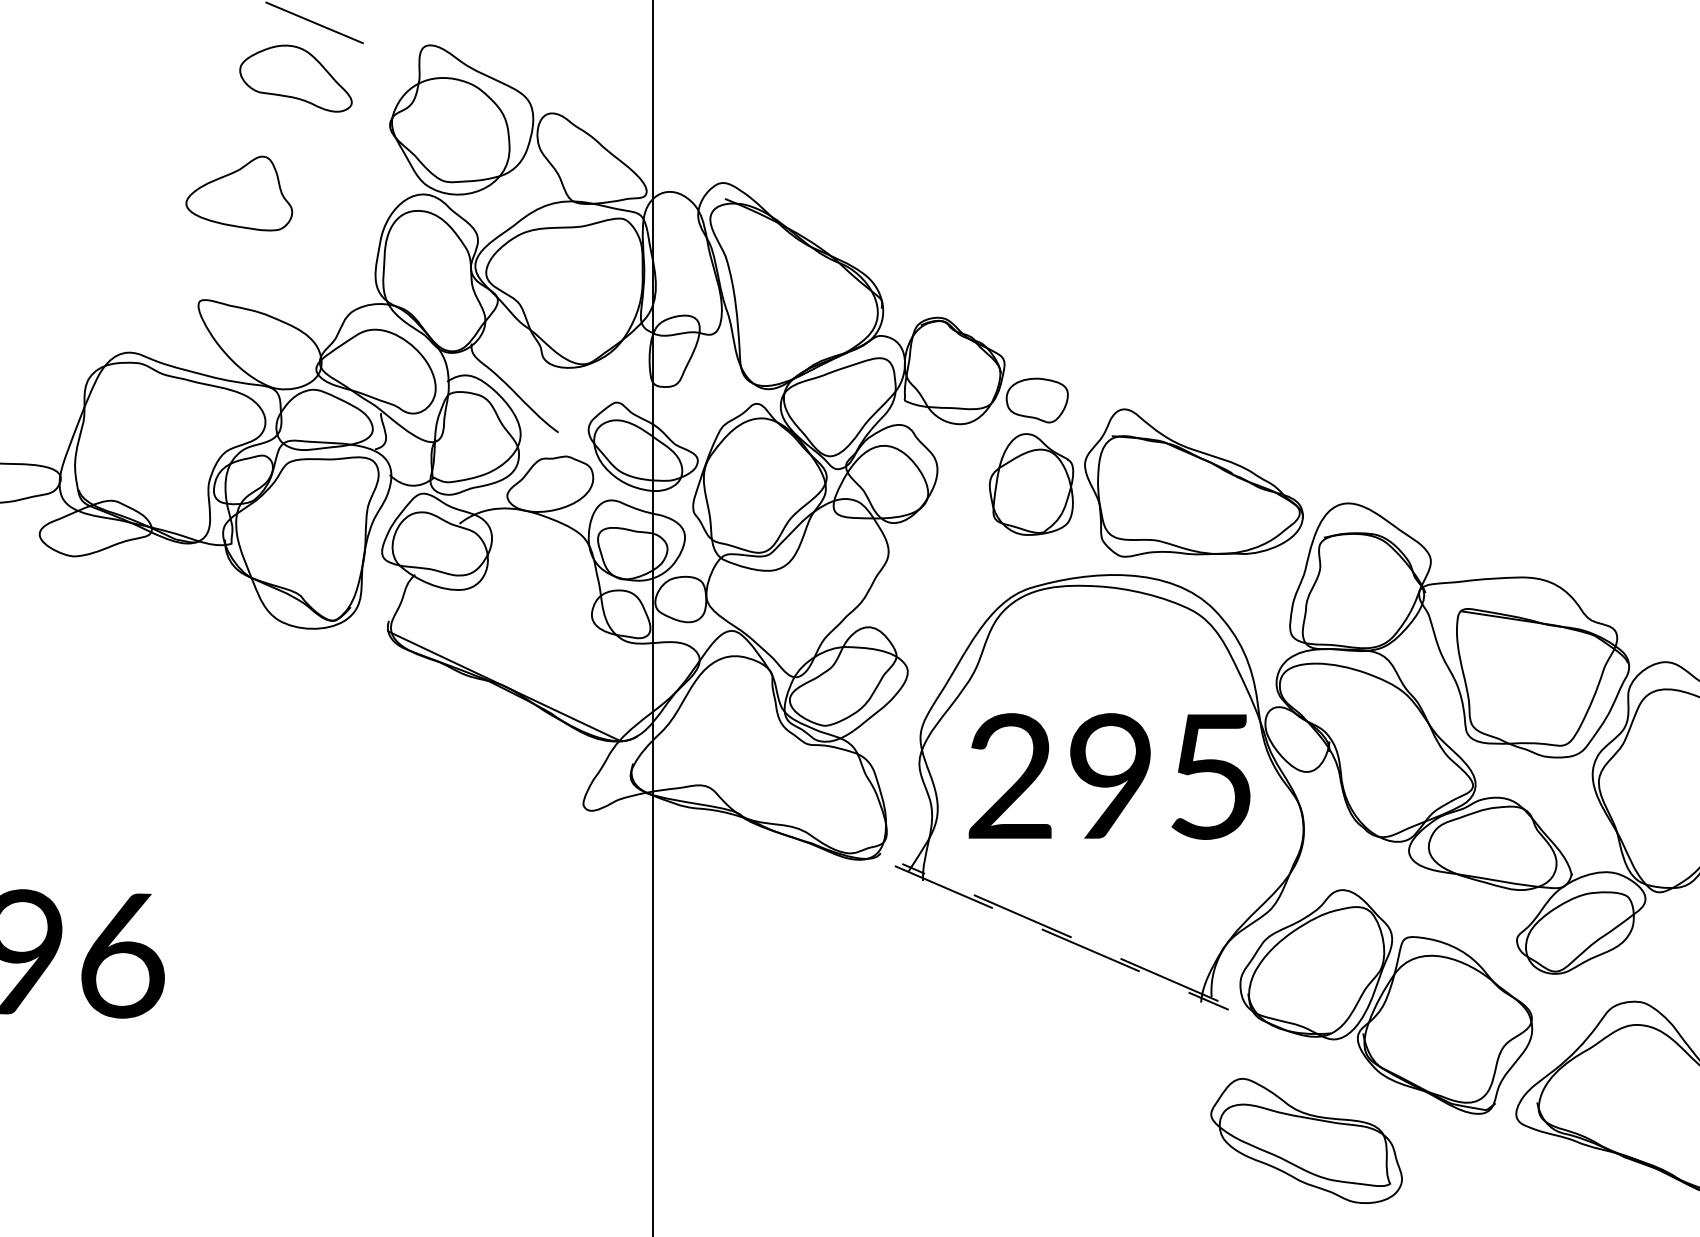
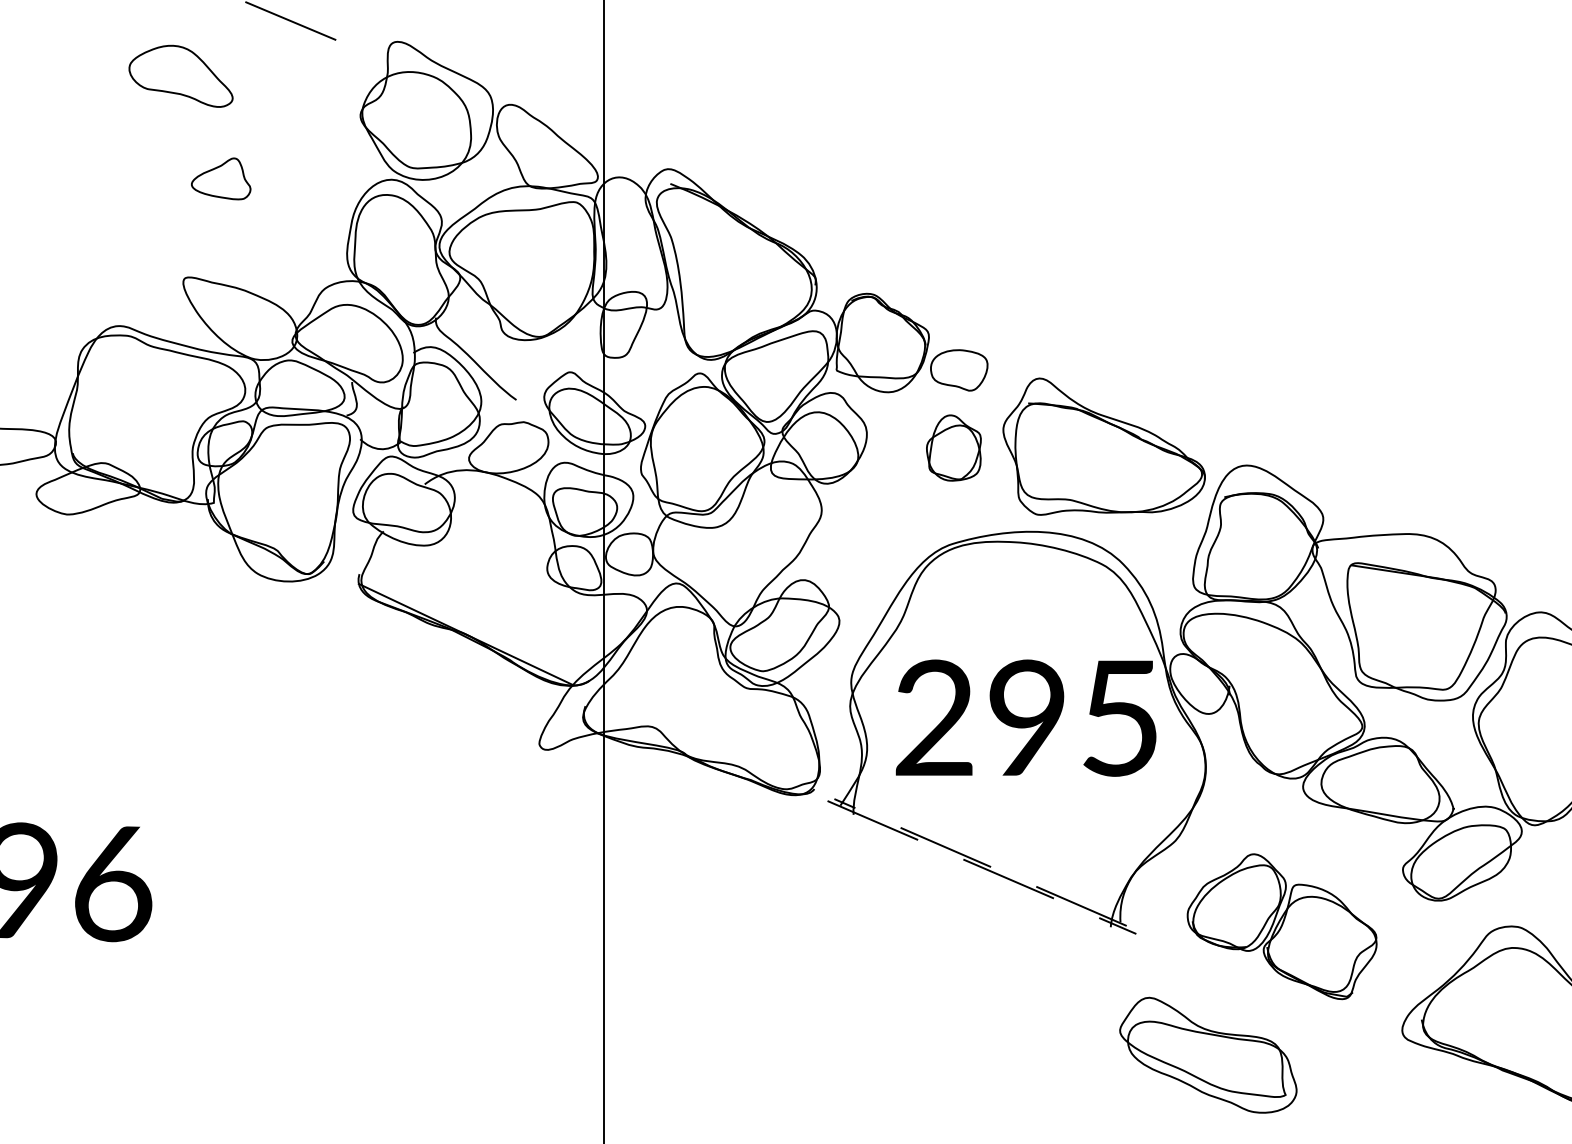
part: (295, 78) -> (180, 76), moved
part: (239, 193) -> (221, 178), size x0.6
part: (1031, 484) -> (953, 448), size x0.7
part: (1386, 1001) -> (1282, 926), size x0.7

